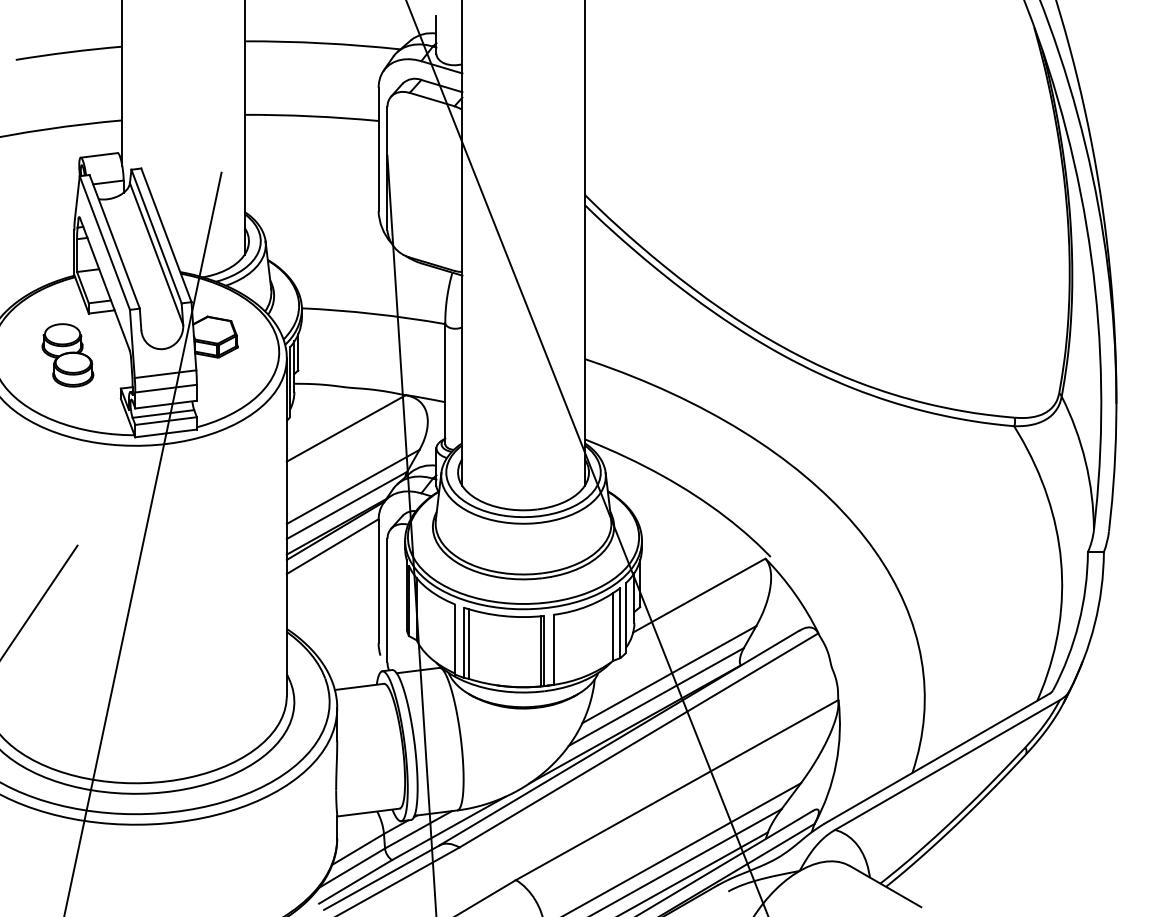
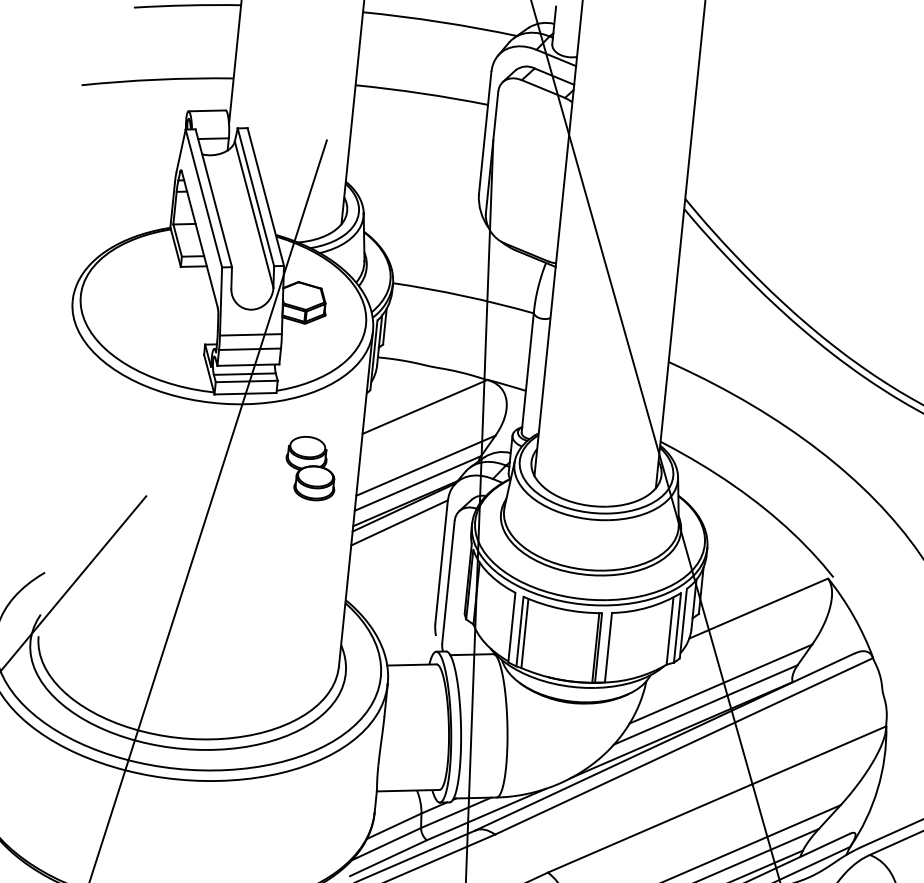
part: (67, 355) -> (310, 468), moved

